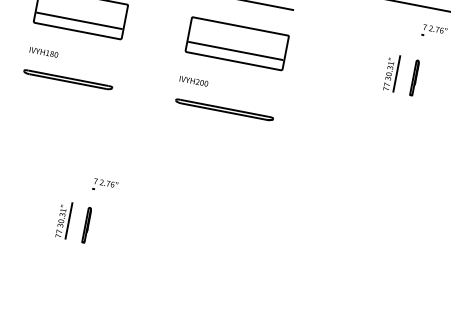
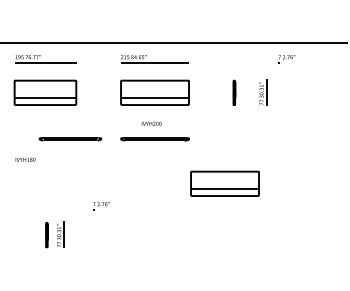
text: (44, 51) -> (25, 159), moved
line: (414, 77) -> (234, 92), moved
line: (68, 80) -> (70, 139), moved
text: (193, 80) -> (151, 123), moved
part: (105, 186) -> (101, 206), moved
part: (311, 192) -> (224, 183), added
line: (85, 225) -> (46, 235), moved

